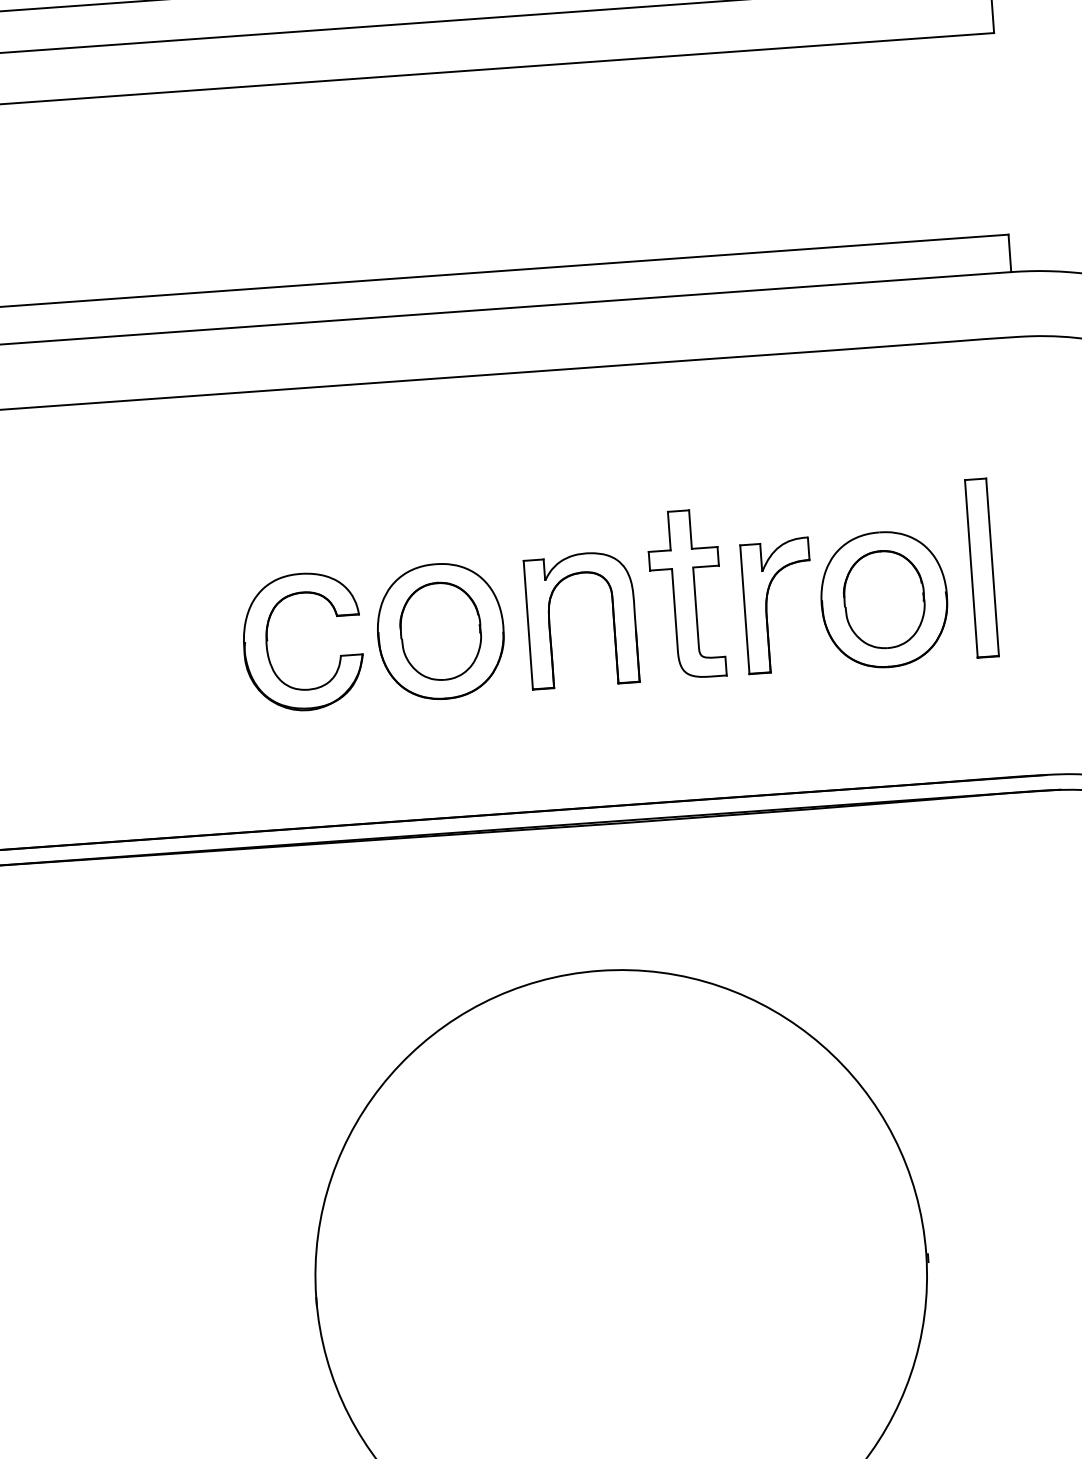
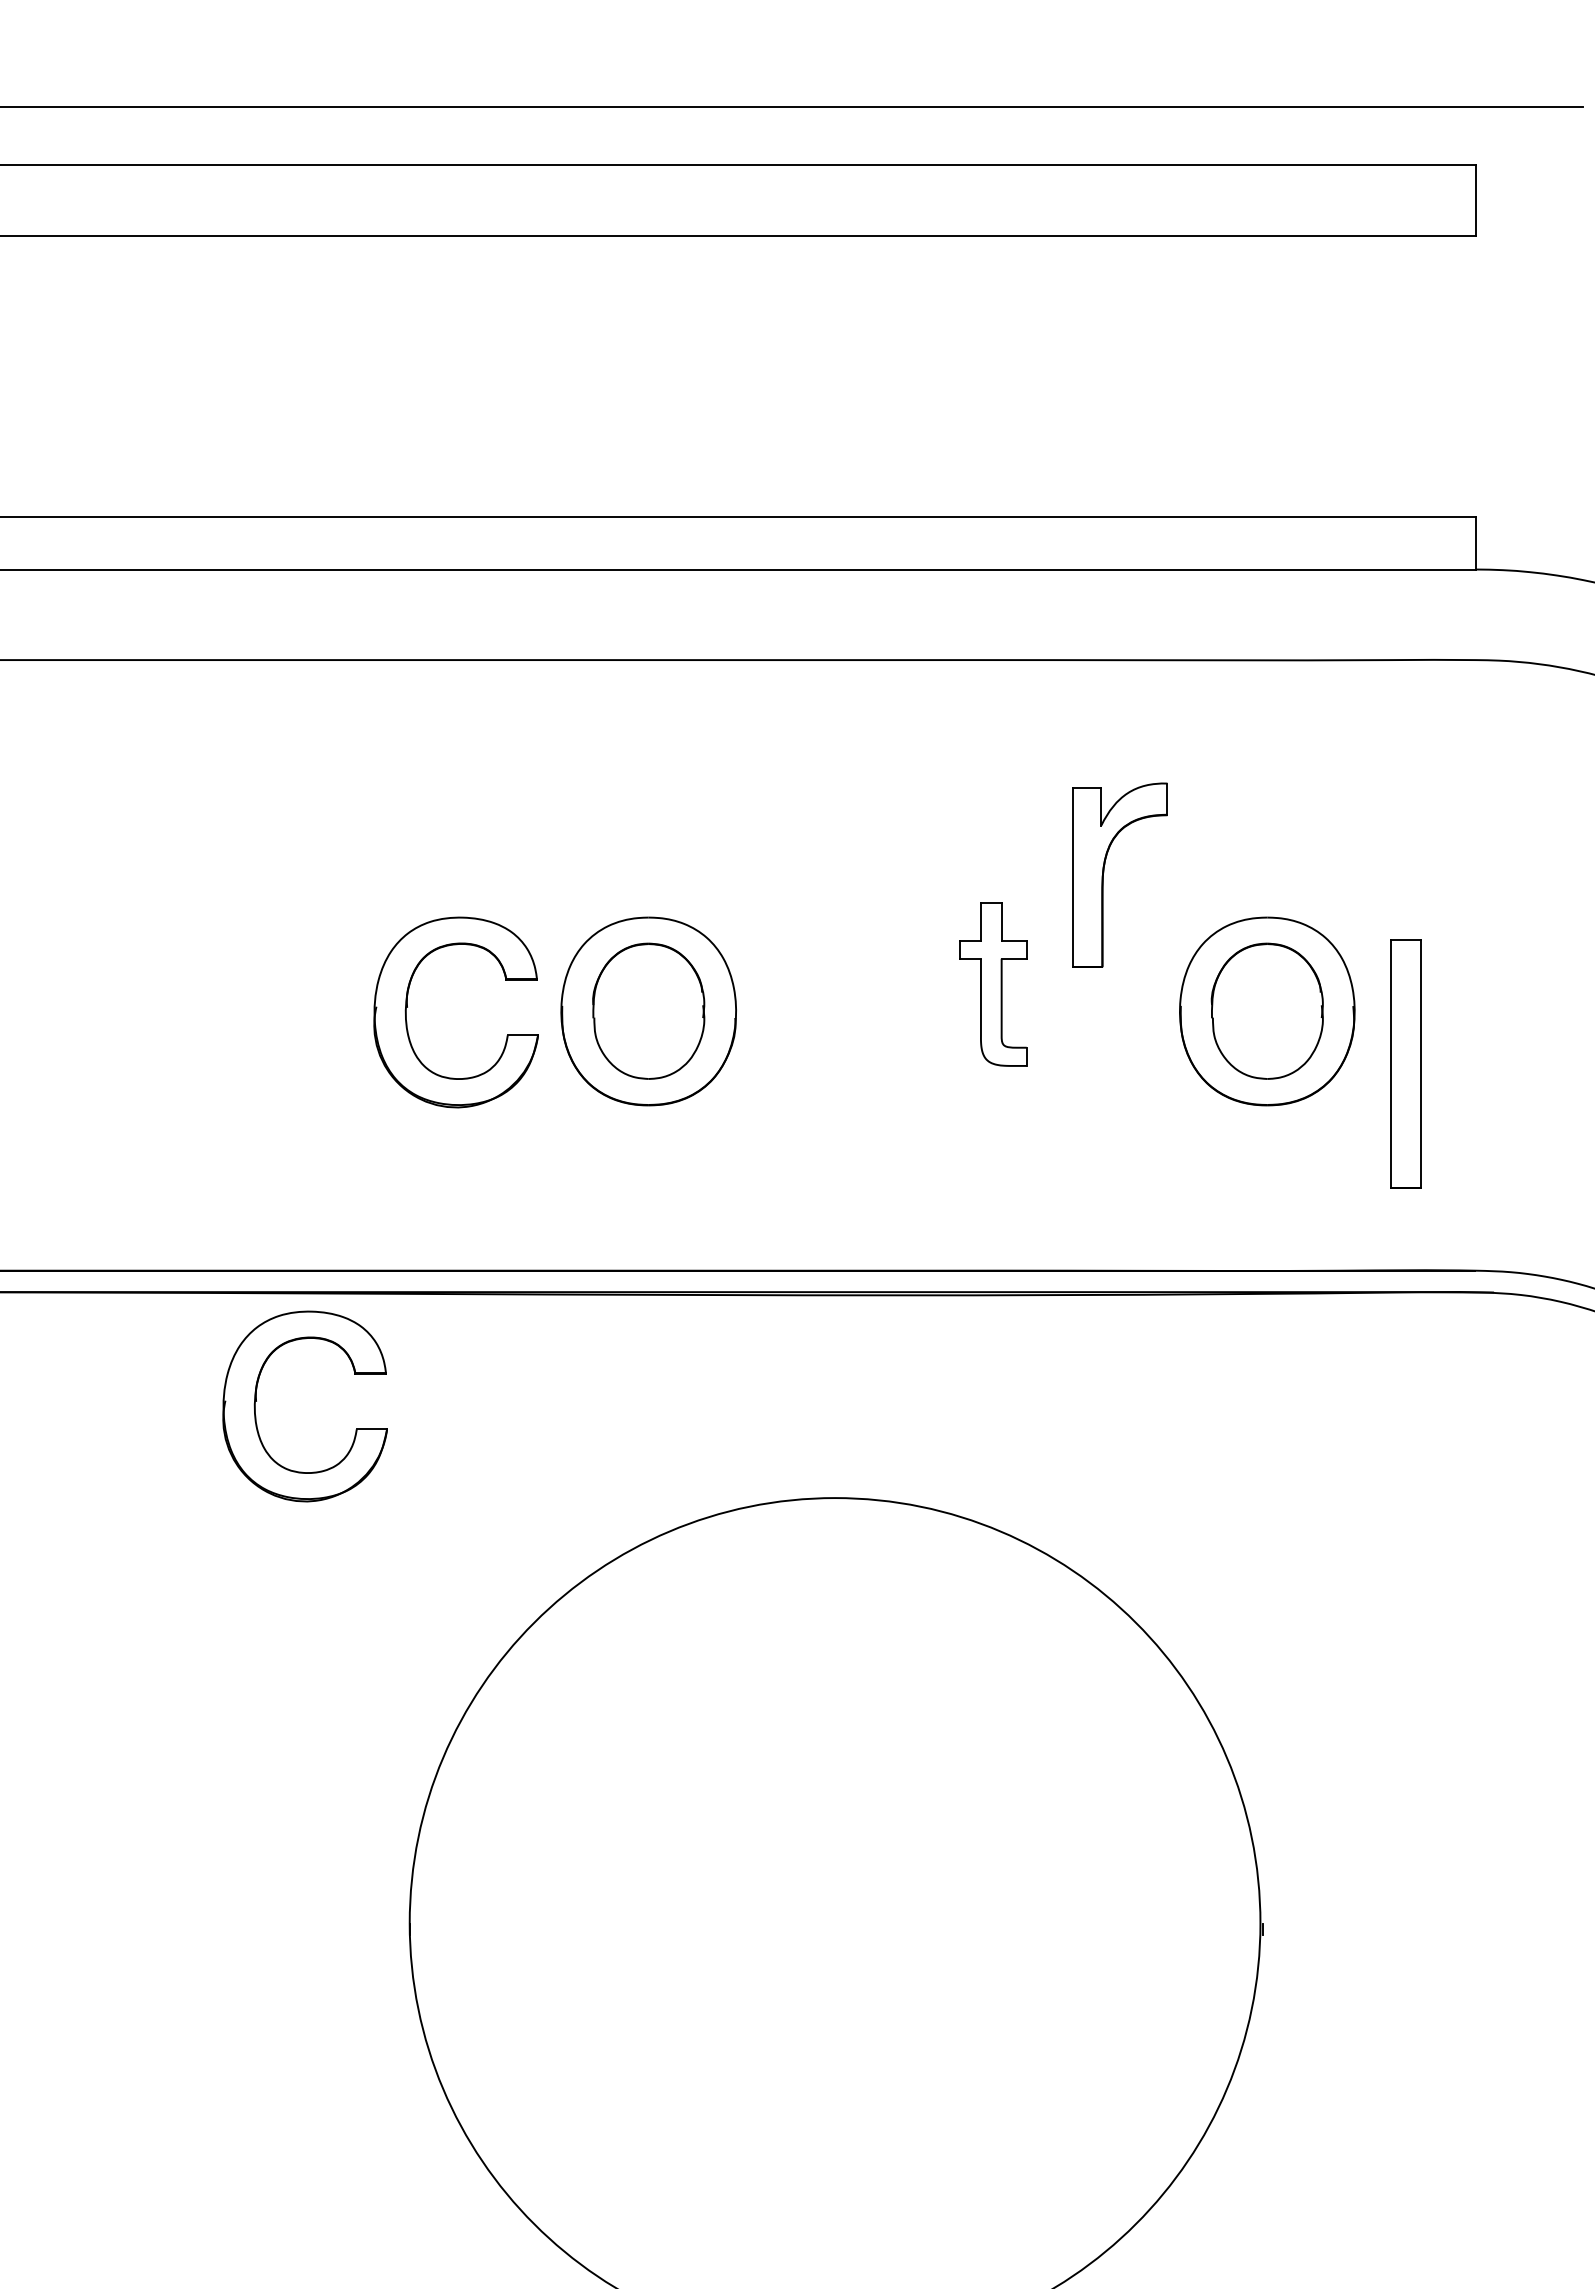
part: (981, 567) -> (1405, 1063), moved
part: (685, 594) -> (992, 984), size x0.7
part: (767, 604) -> (1104, 872), moved
part: (550, 621) -> (801, 1008), removed
part: (179, 931) -> (256, 1401), added

